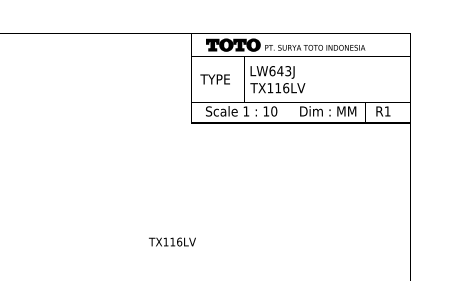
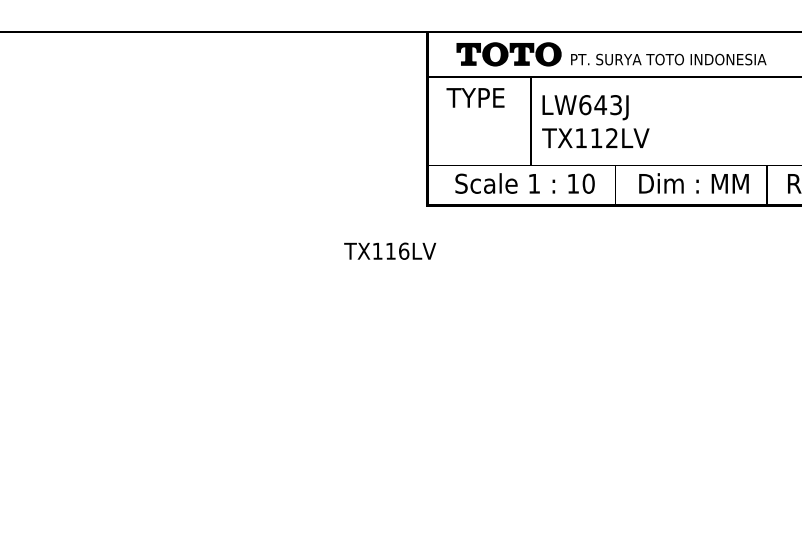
text: (214, 79) -> (474, 97), moved
text: (286, 88) -> (612, 138), TX116LV -> TX112LV
text: (172, 241) -> (390, 250), moved

